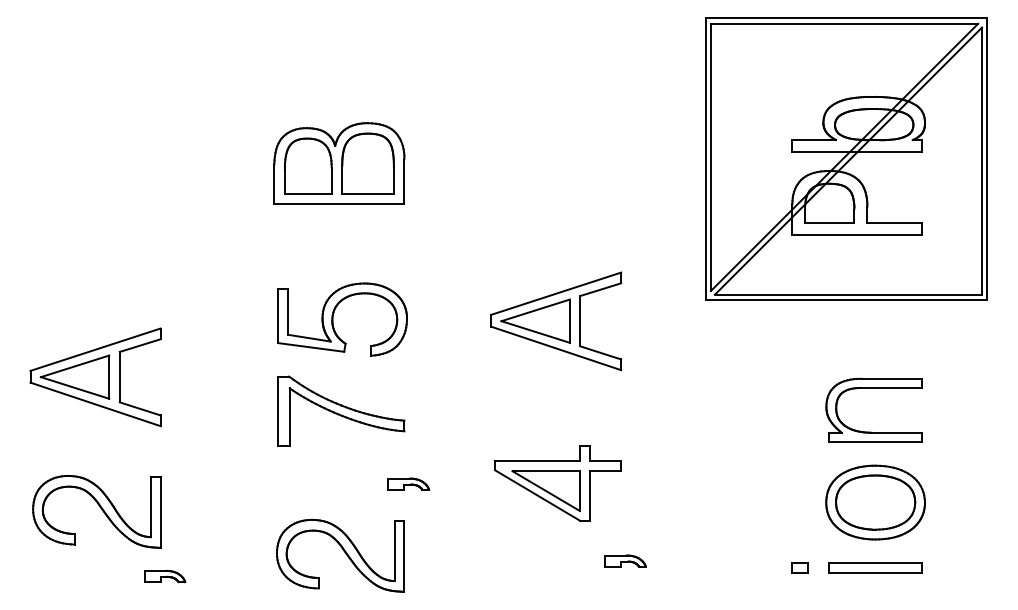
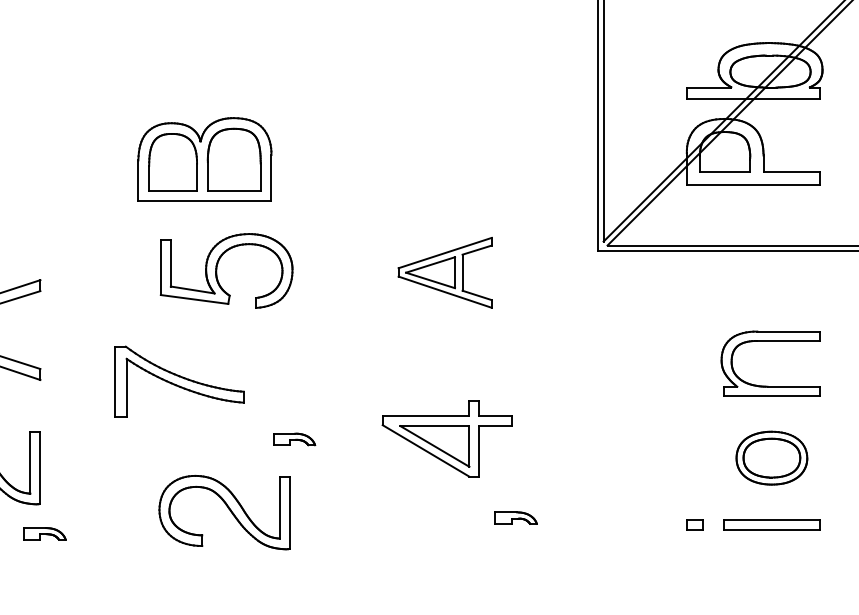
part: (339, 163) -> (205, 159), moved
part: (556, 321) -> (445, 272), size x0.7
part: (341, 410) -> (179, 381), moved
part: (875, 502) -> (771, 458), size x0.7

